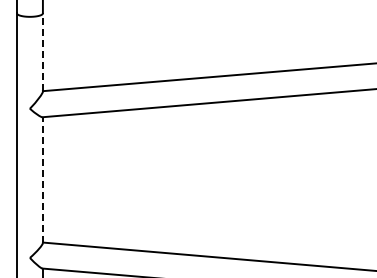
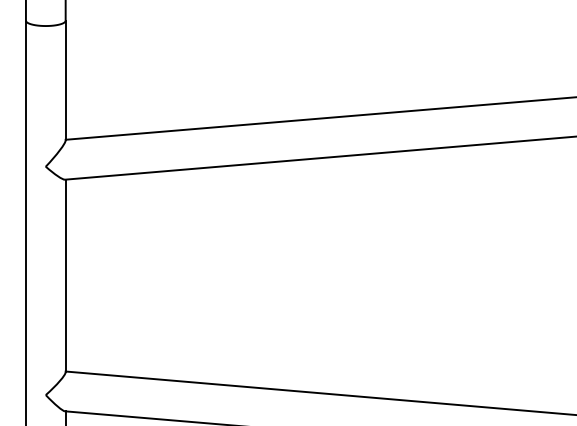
line: (42, 52) -> (65, 80), dashed -> solid
line: (42, 179) -> (65, 274), dashed -> solid

